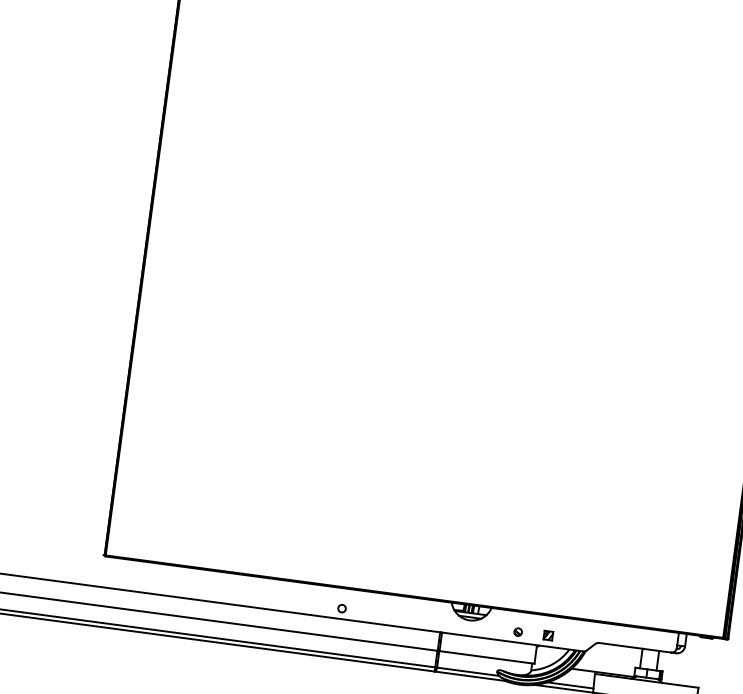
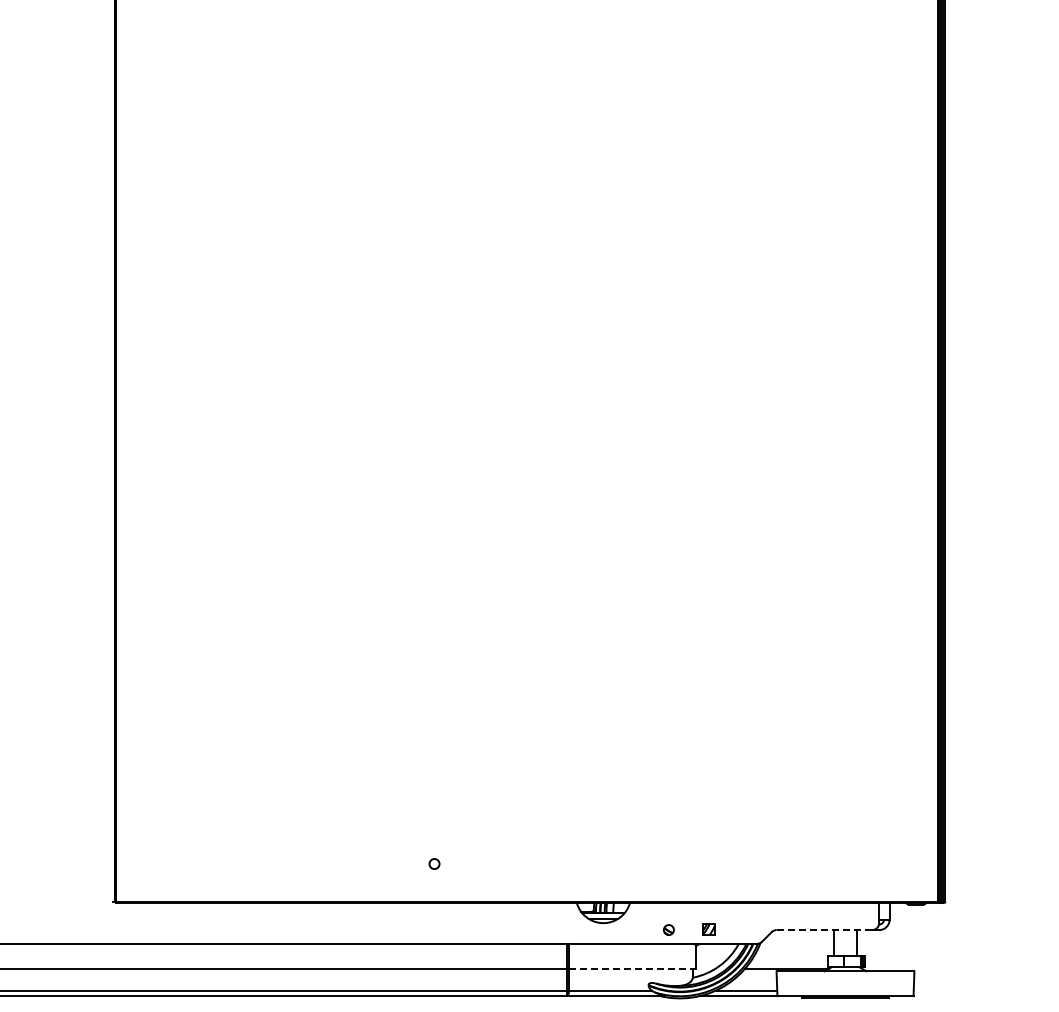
circle: (342, 608) -> (434, 863), moved
line: (635, 648) -> (824, 930), solid -> dashed
line: (487, 657) -> (633, 968), solid -> dashed

